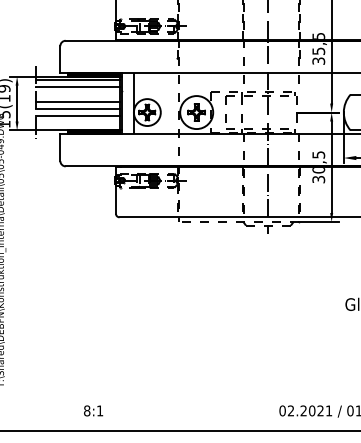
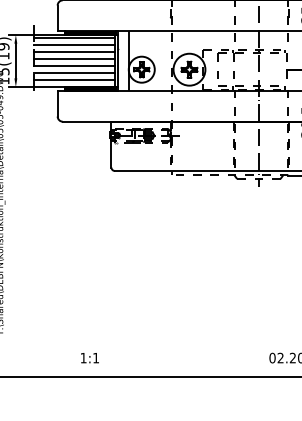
line: (77, 94) -> (74, 52), added
line: (77, 123) -> (74, 80), added
text: (87, 410) -> (83, 357), 8:1 -> 1:1

